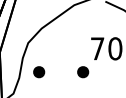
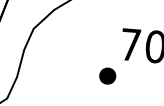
part: (39, 72) -> (46, 71), removed

